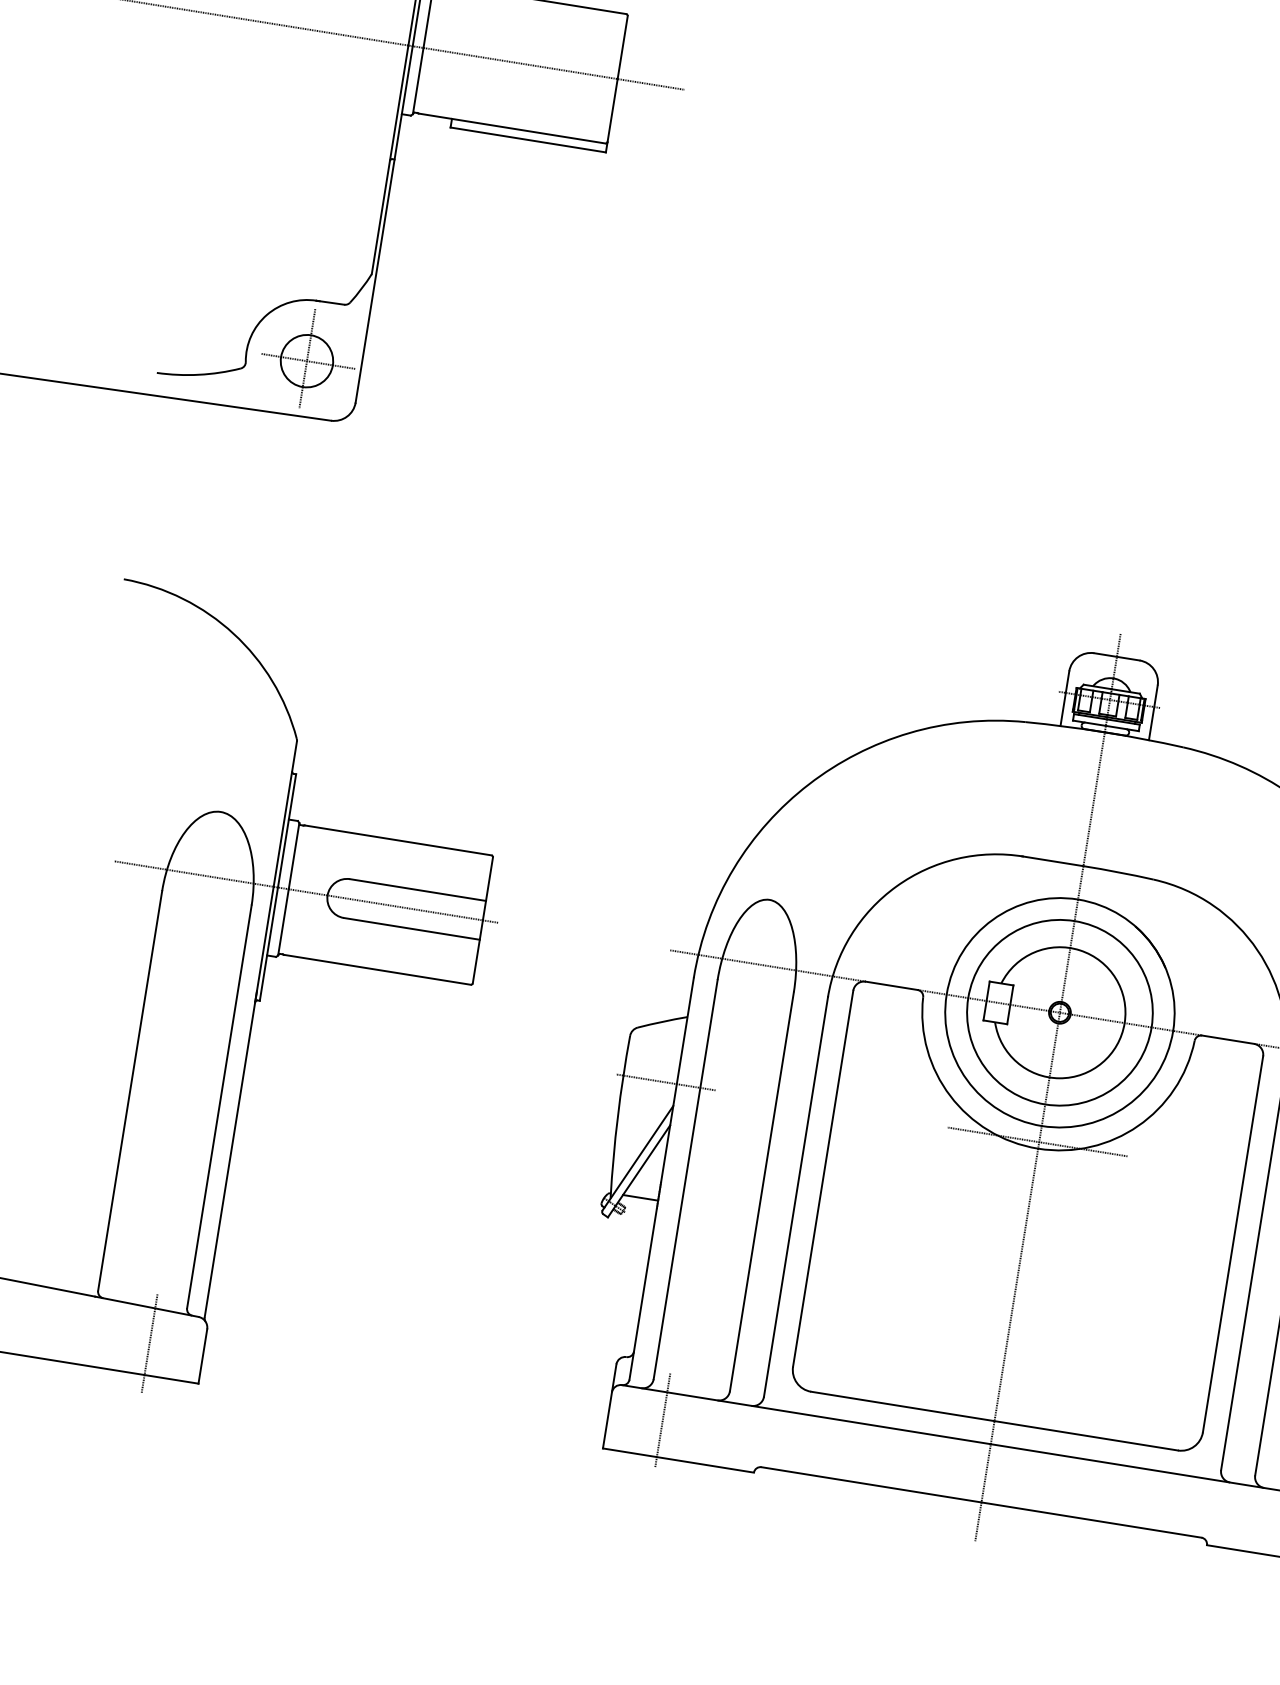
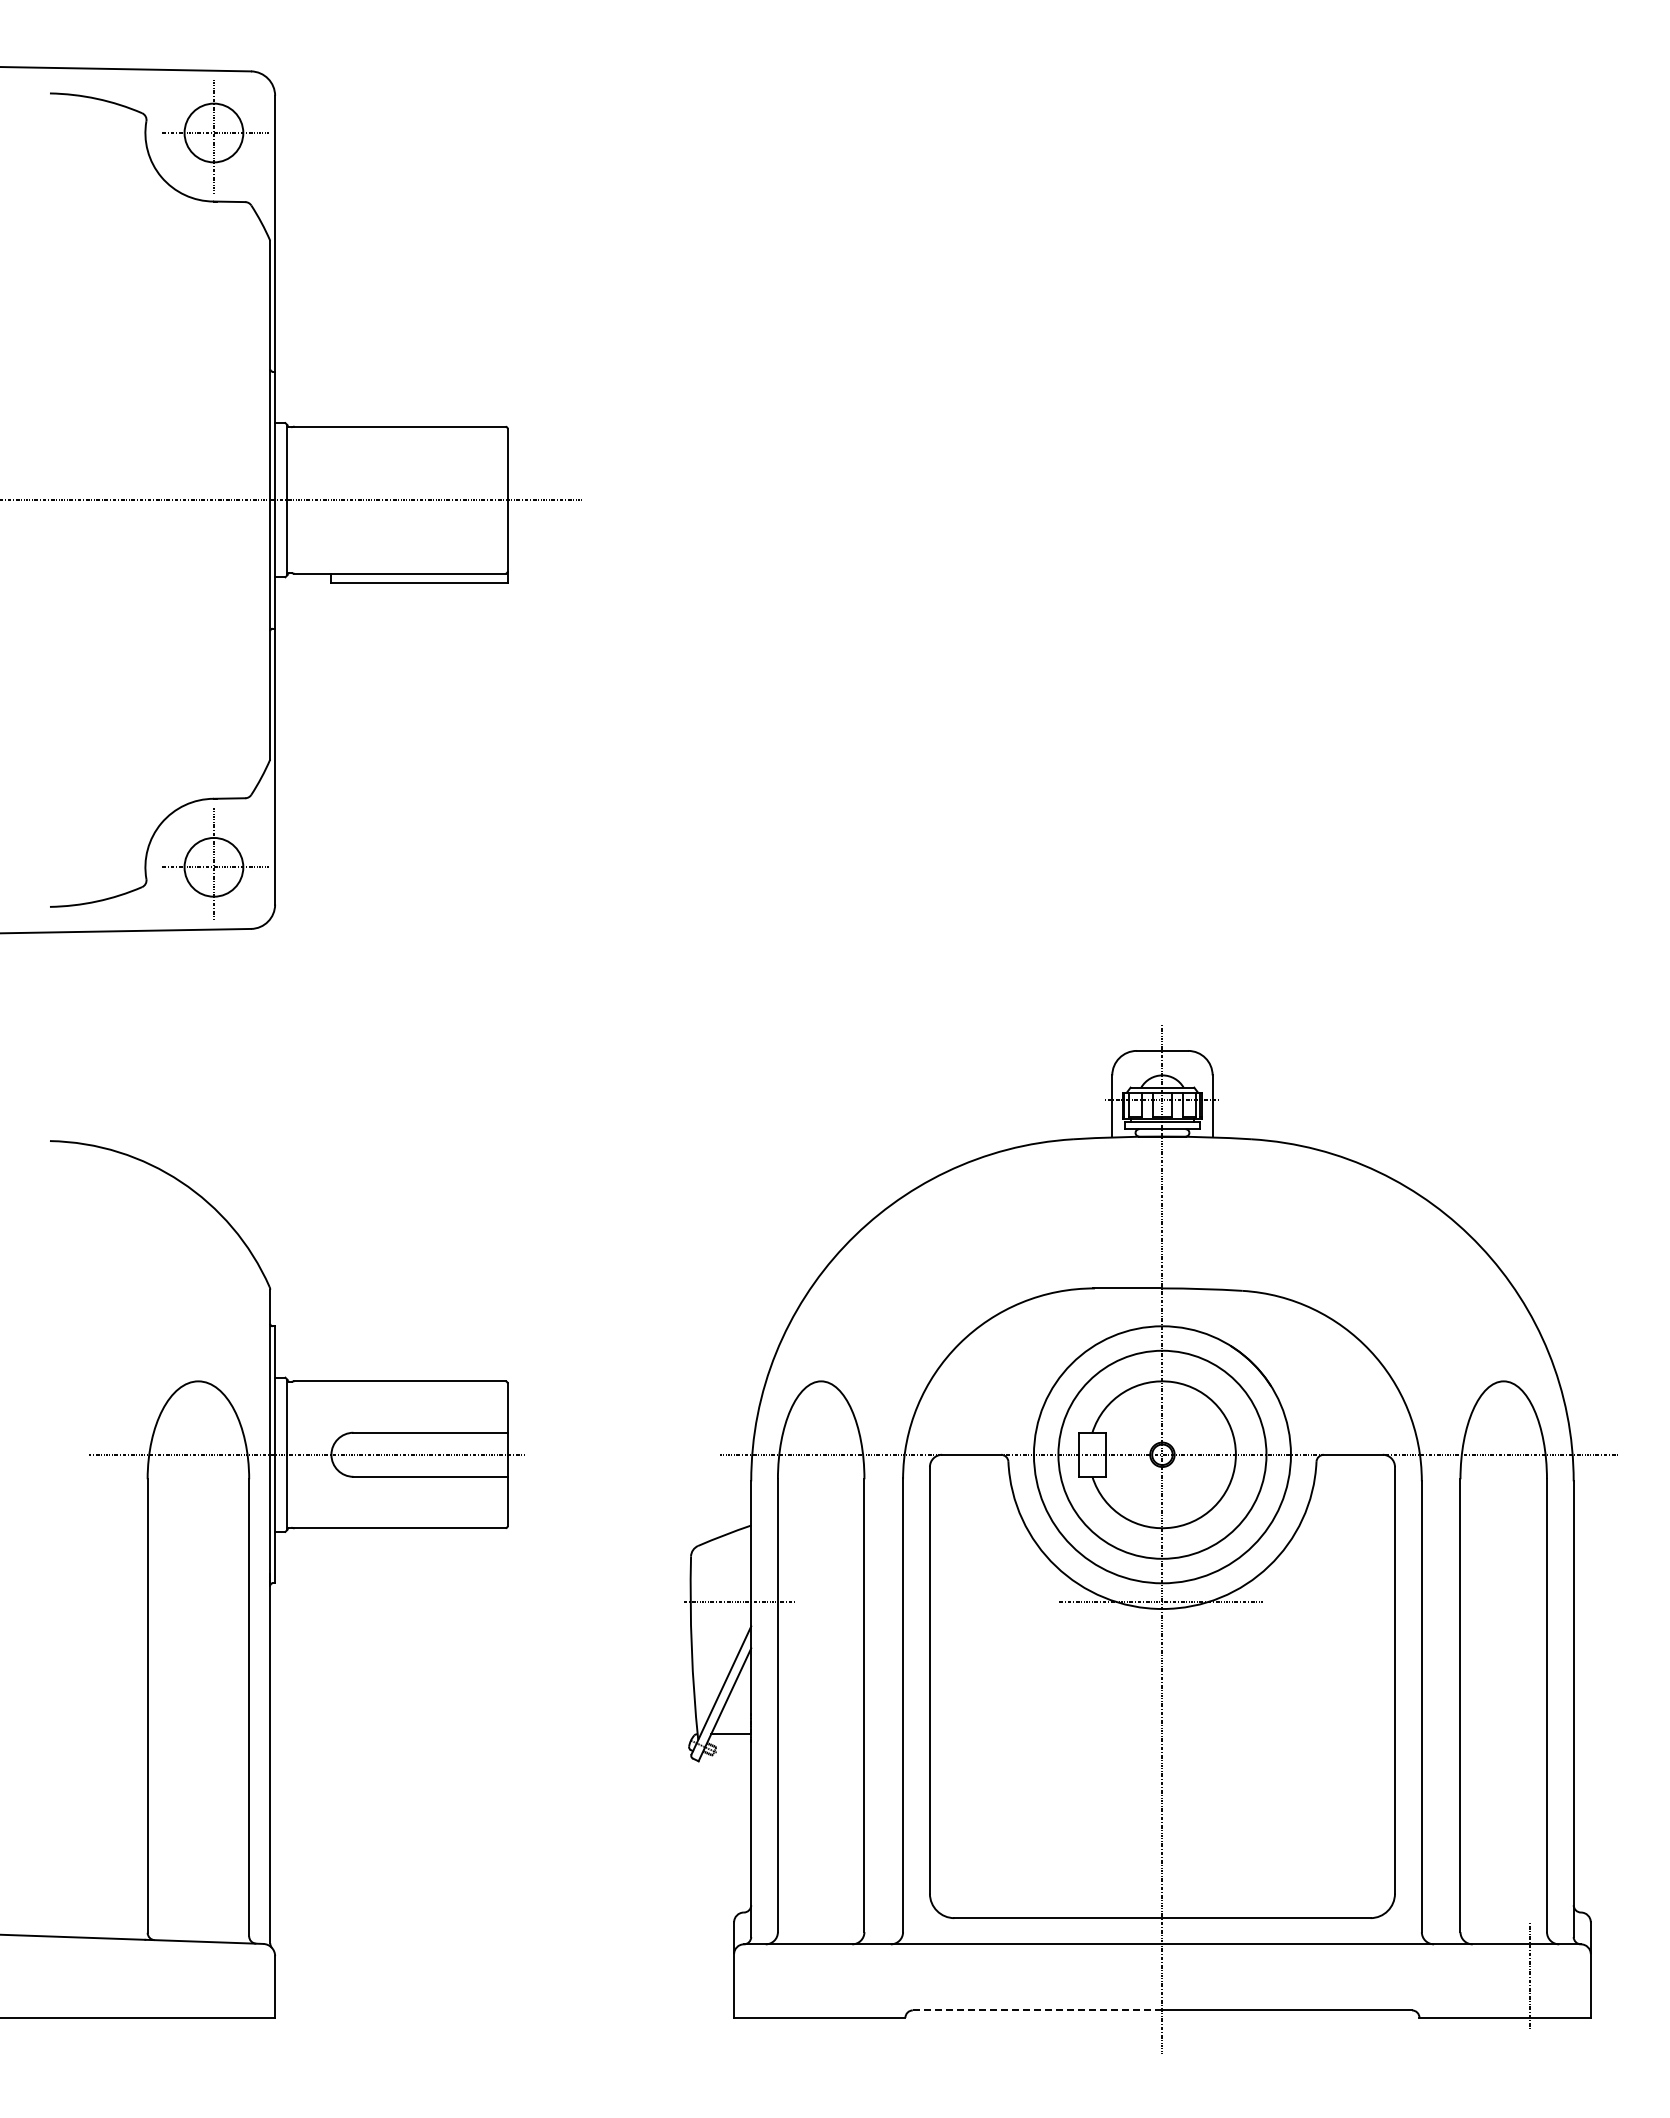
line: (149, 1343) -> (213, 1982), removed
line: (663, 1419) -> (795, 1975), removed
line: (871, 1484) -> (1037, 2010), solid -> dashed

